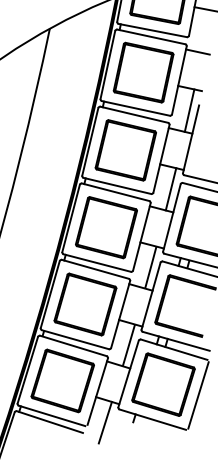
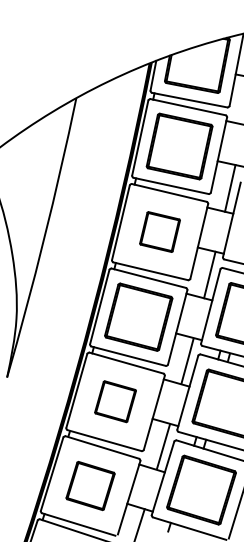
part: (125, 149) -> (159, 231), size x0.6
part: (85, 304) -> (115, 401), size x0.6
part: (62, 380) -> (90, 485), size x0.7

